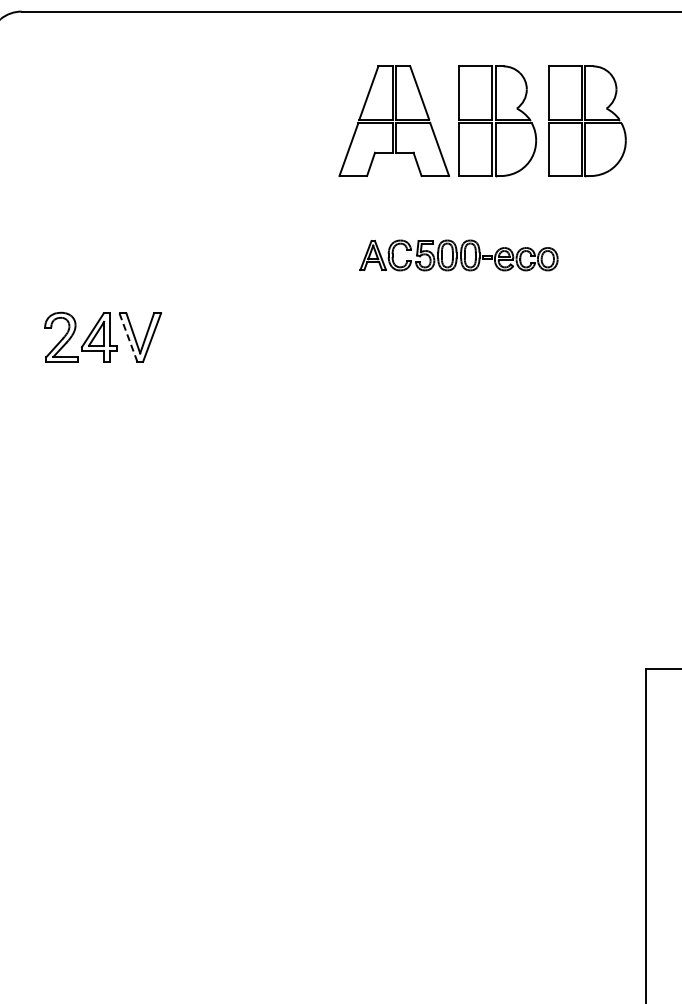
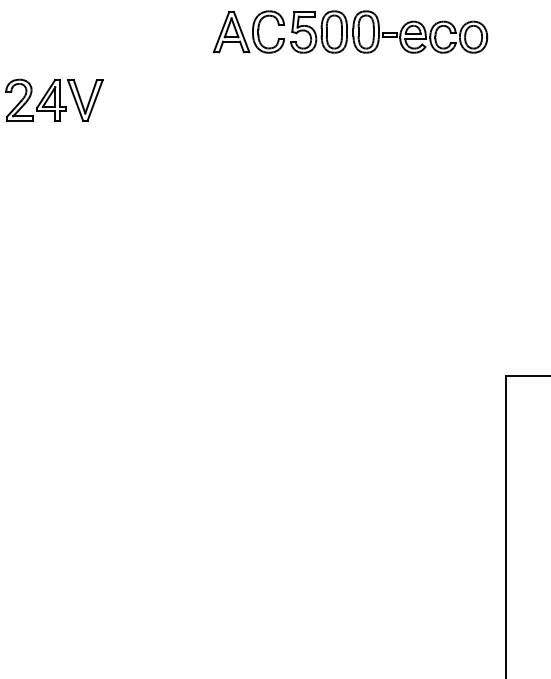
part: (458, 255) -> (350, 32), size x1.67
line: (128, 337) -> (75, 100), dashed -> solid

